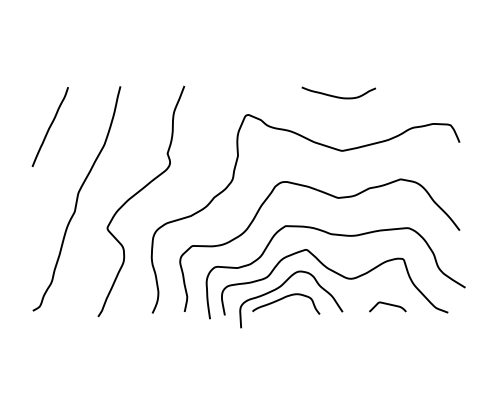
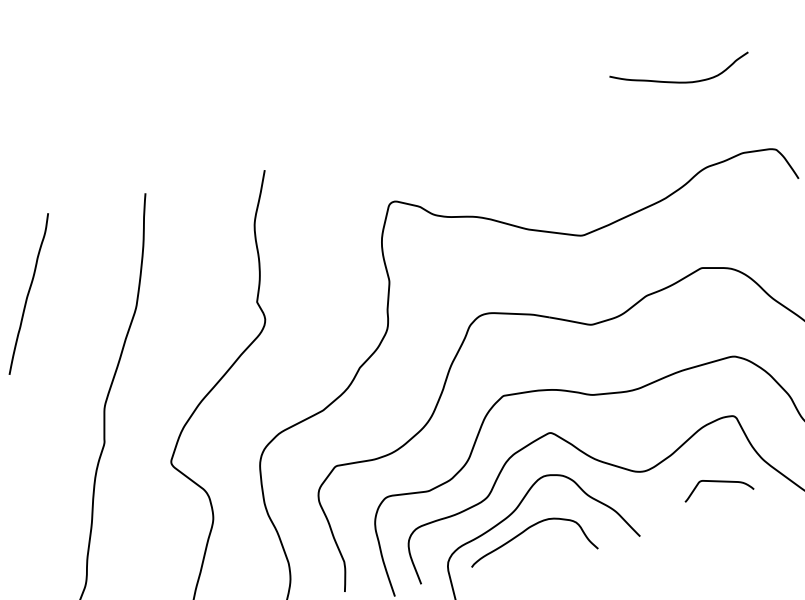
curve: (338, 96) -> (681, 80), moved
curve: (388, 305) -> (718, 483), moved

